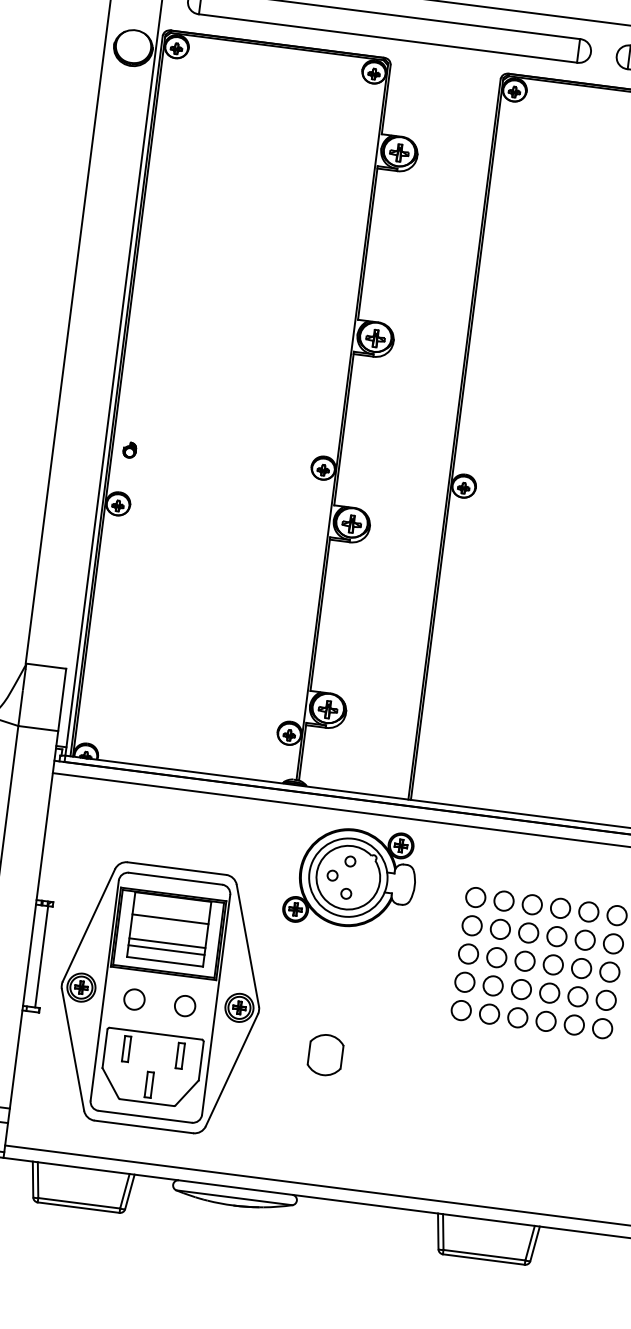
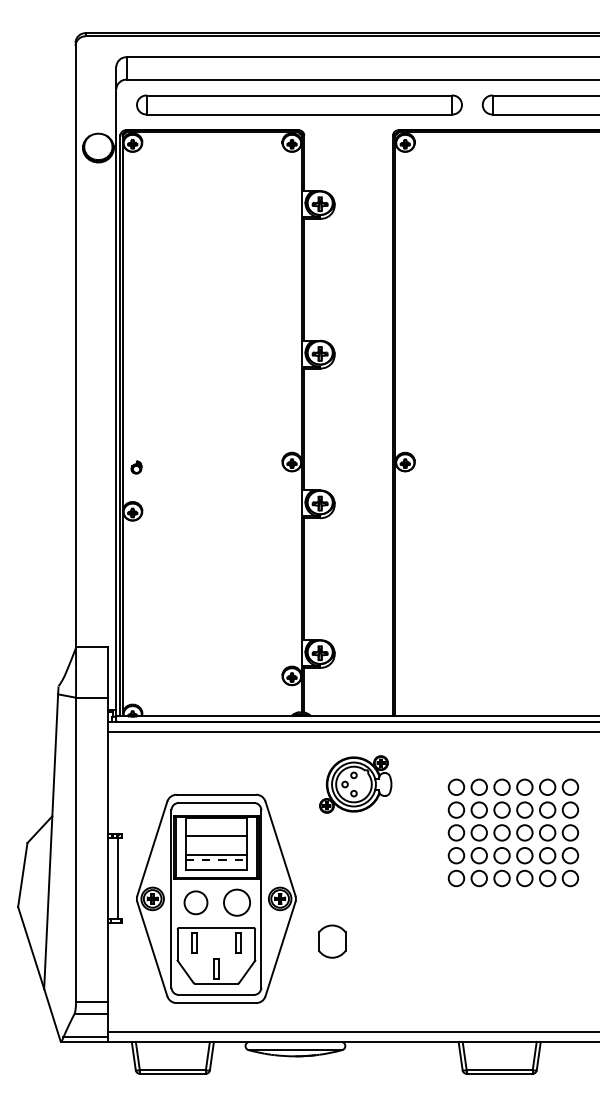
part: (351, 877) -> (355, 784), size x0.7
line: (166, 950) -> (216, 860), solid -> dashed
circle: (133, 1000) -> (195, 903), size x1.4
circle: (184, 1006) -> (236, 903), size x1.6
part: (325, 1054) -> (332, 941), moved

